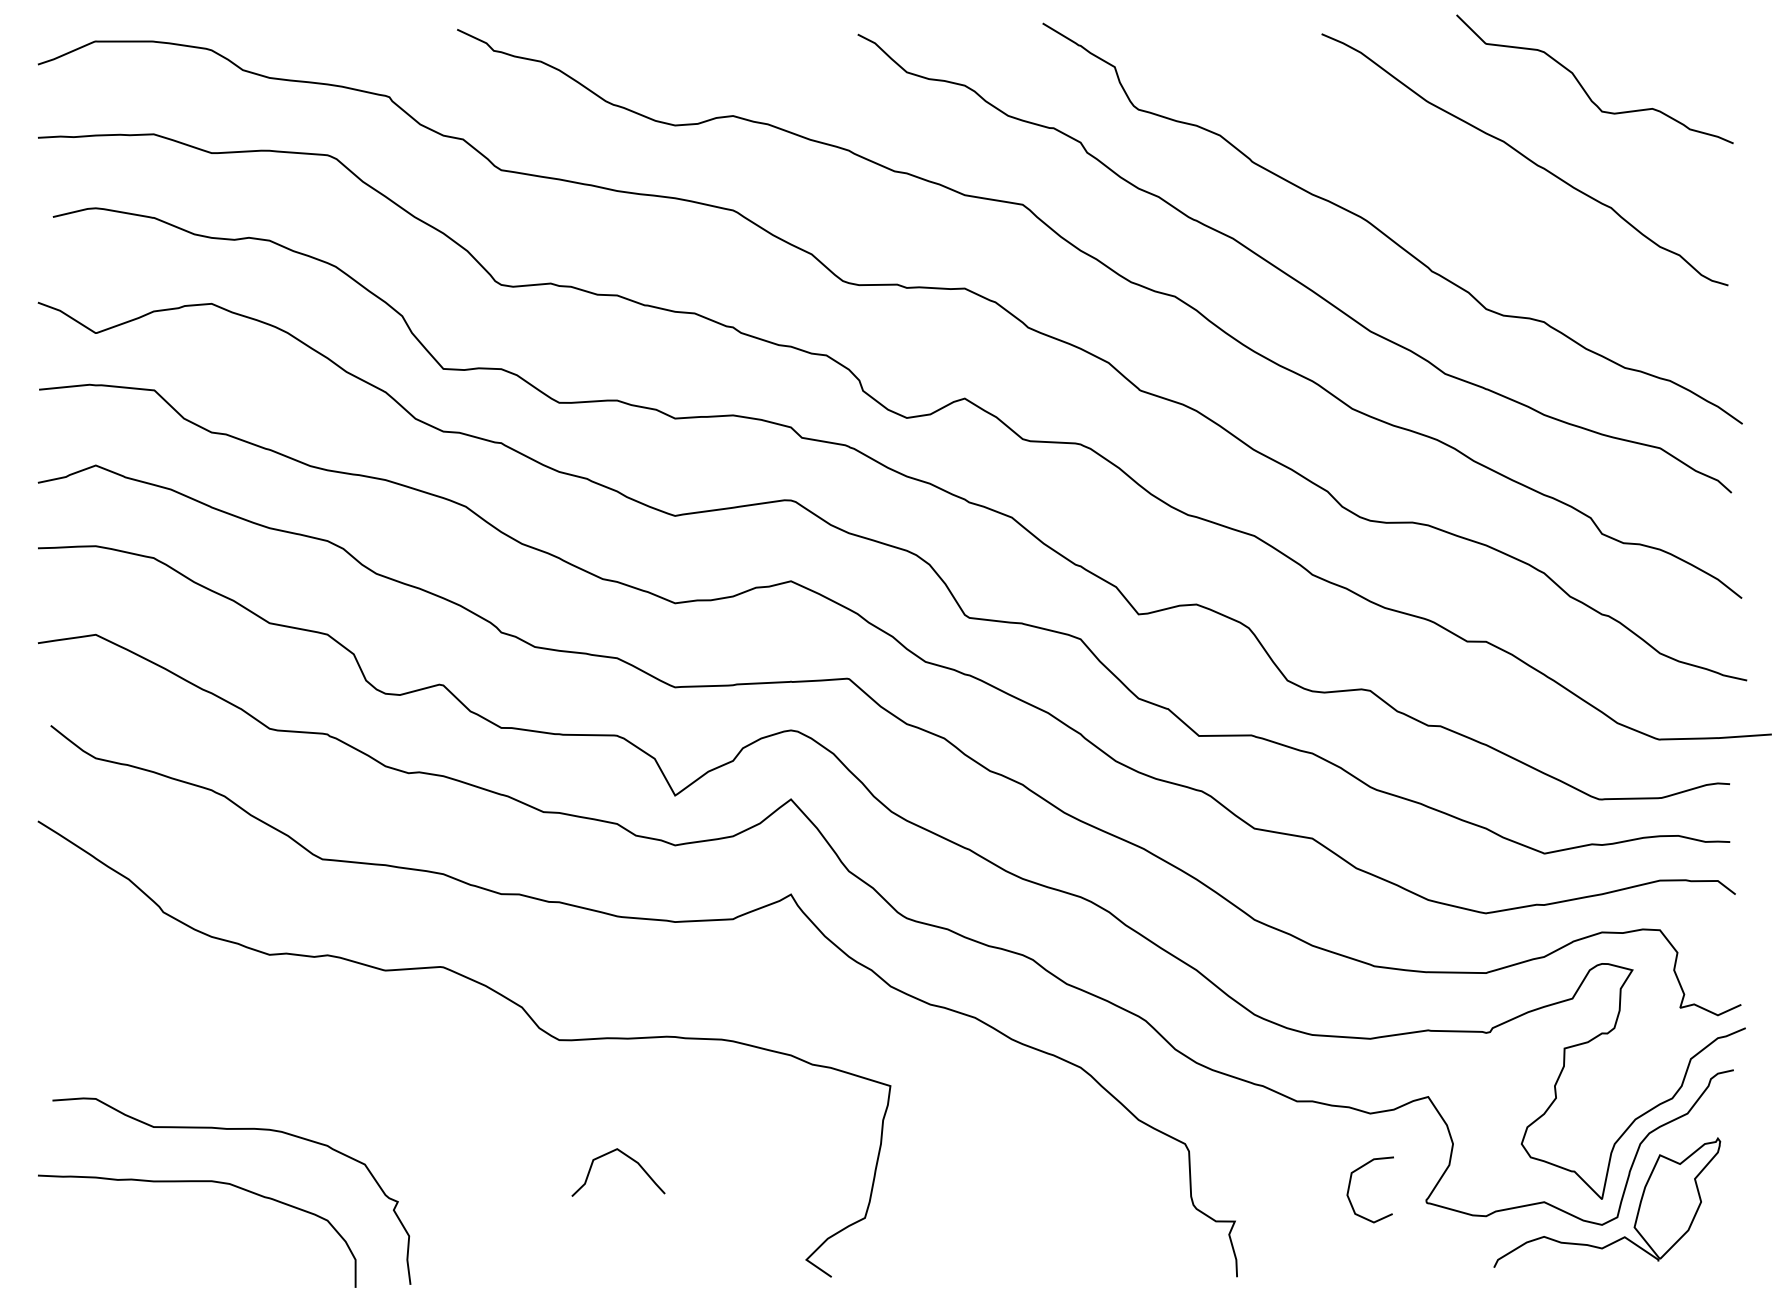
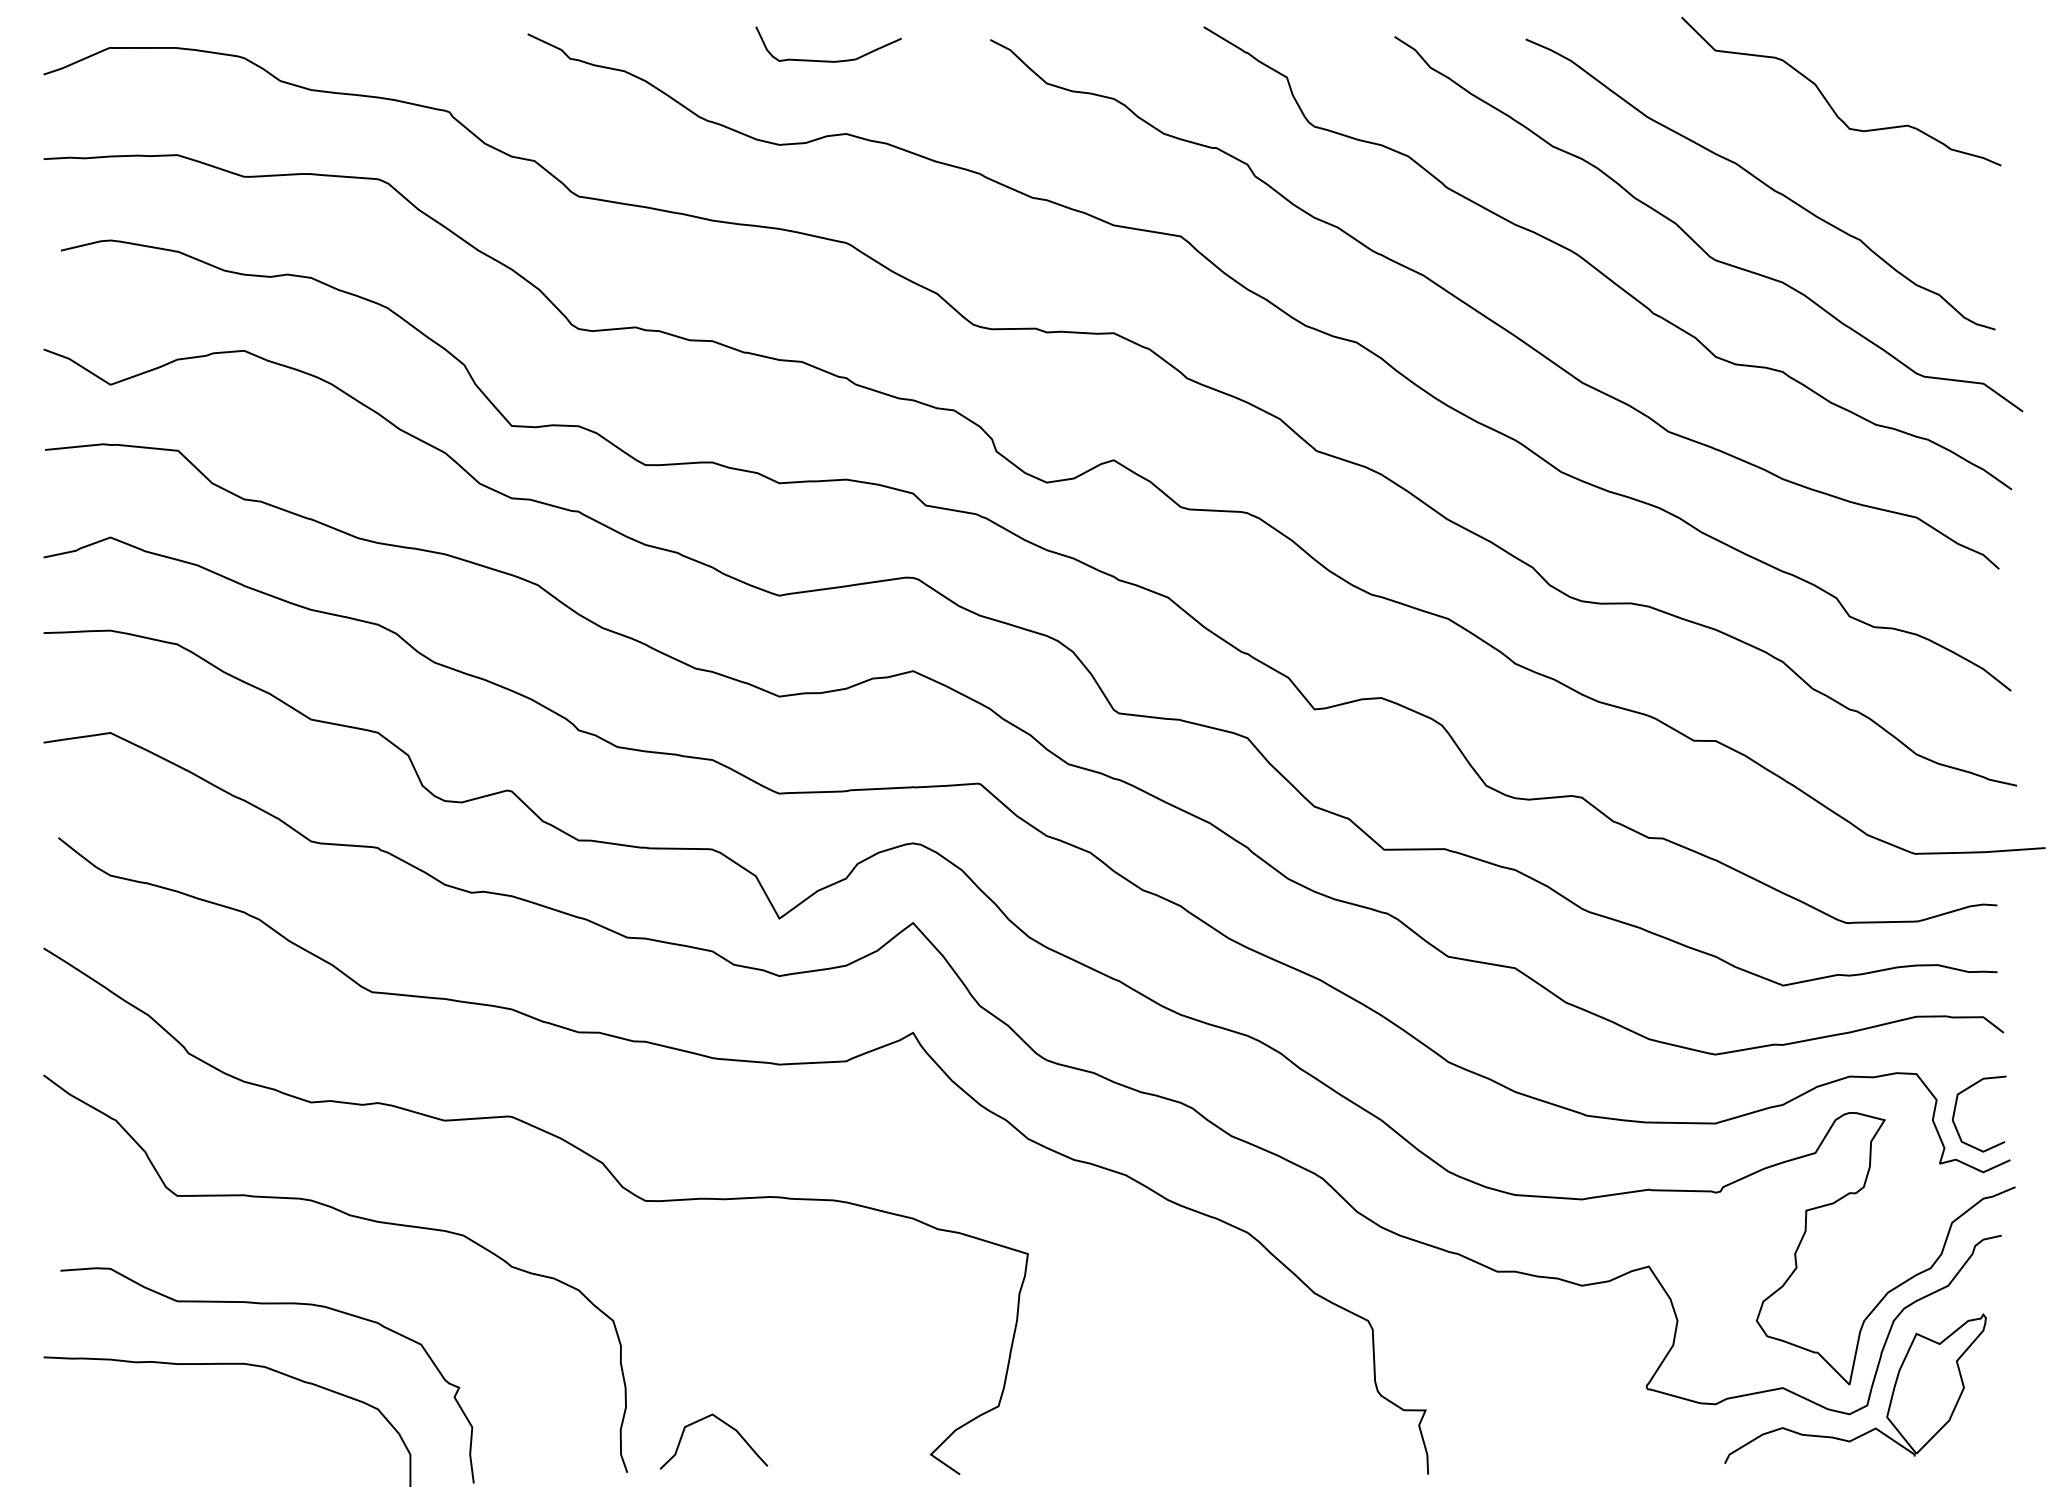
curve: (717, 52) -> (828, 60), added
curve: (1466, 206) -> (1693, 238), added
curve: (302, 1053) -> (349, 1216), added
curve: (627, 1157) -> (724, 1424), moved
curve: (1350, 1185) -> (1956, 1109), moved

